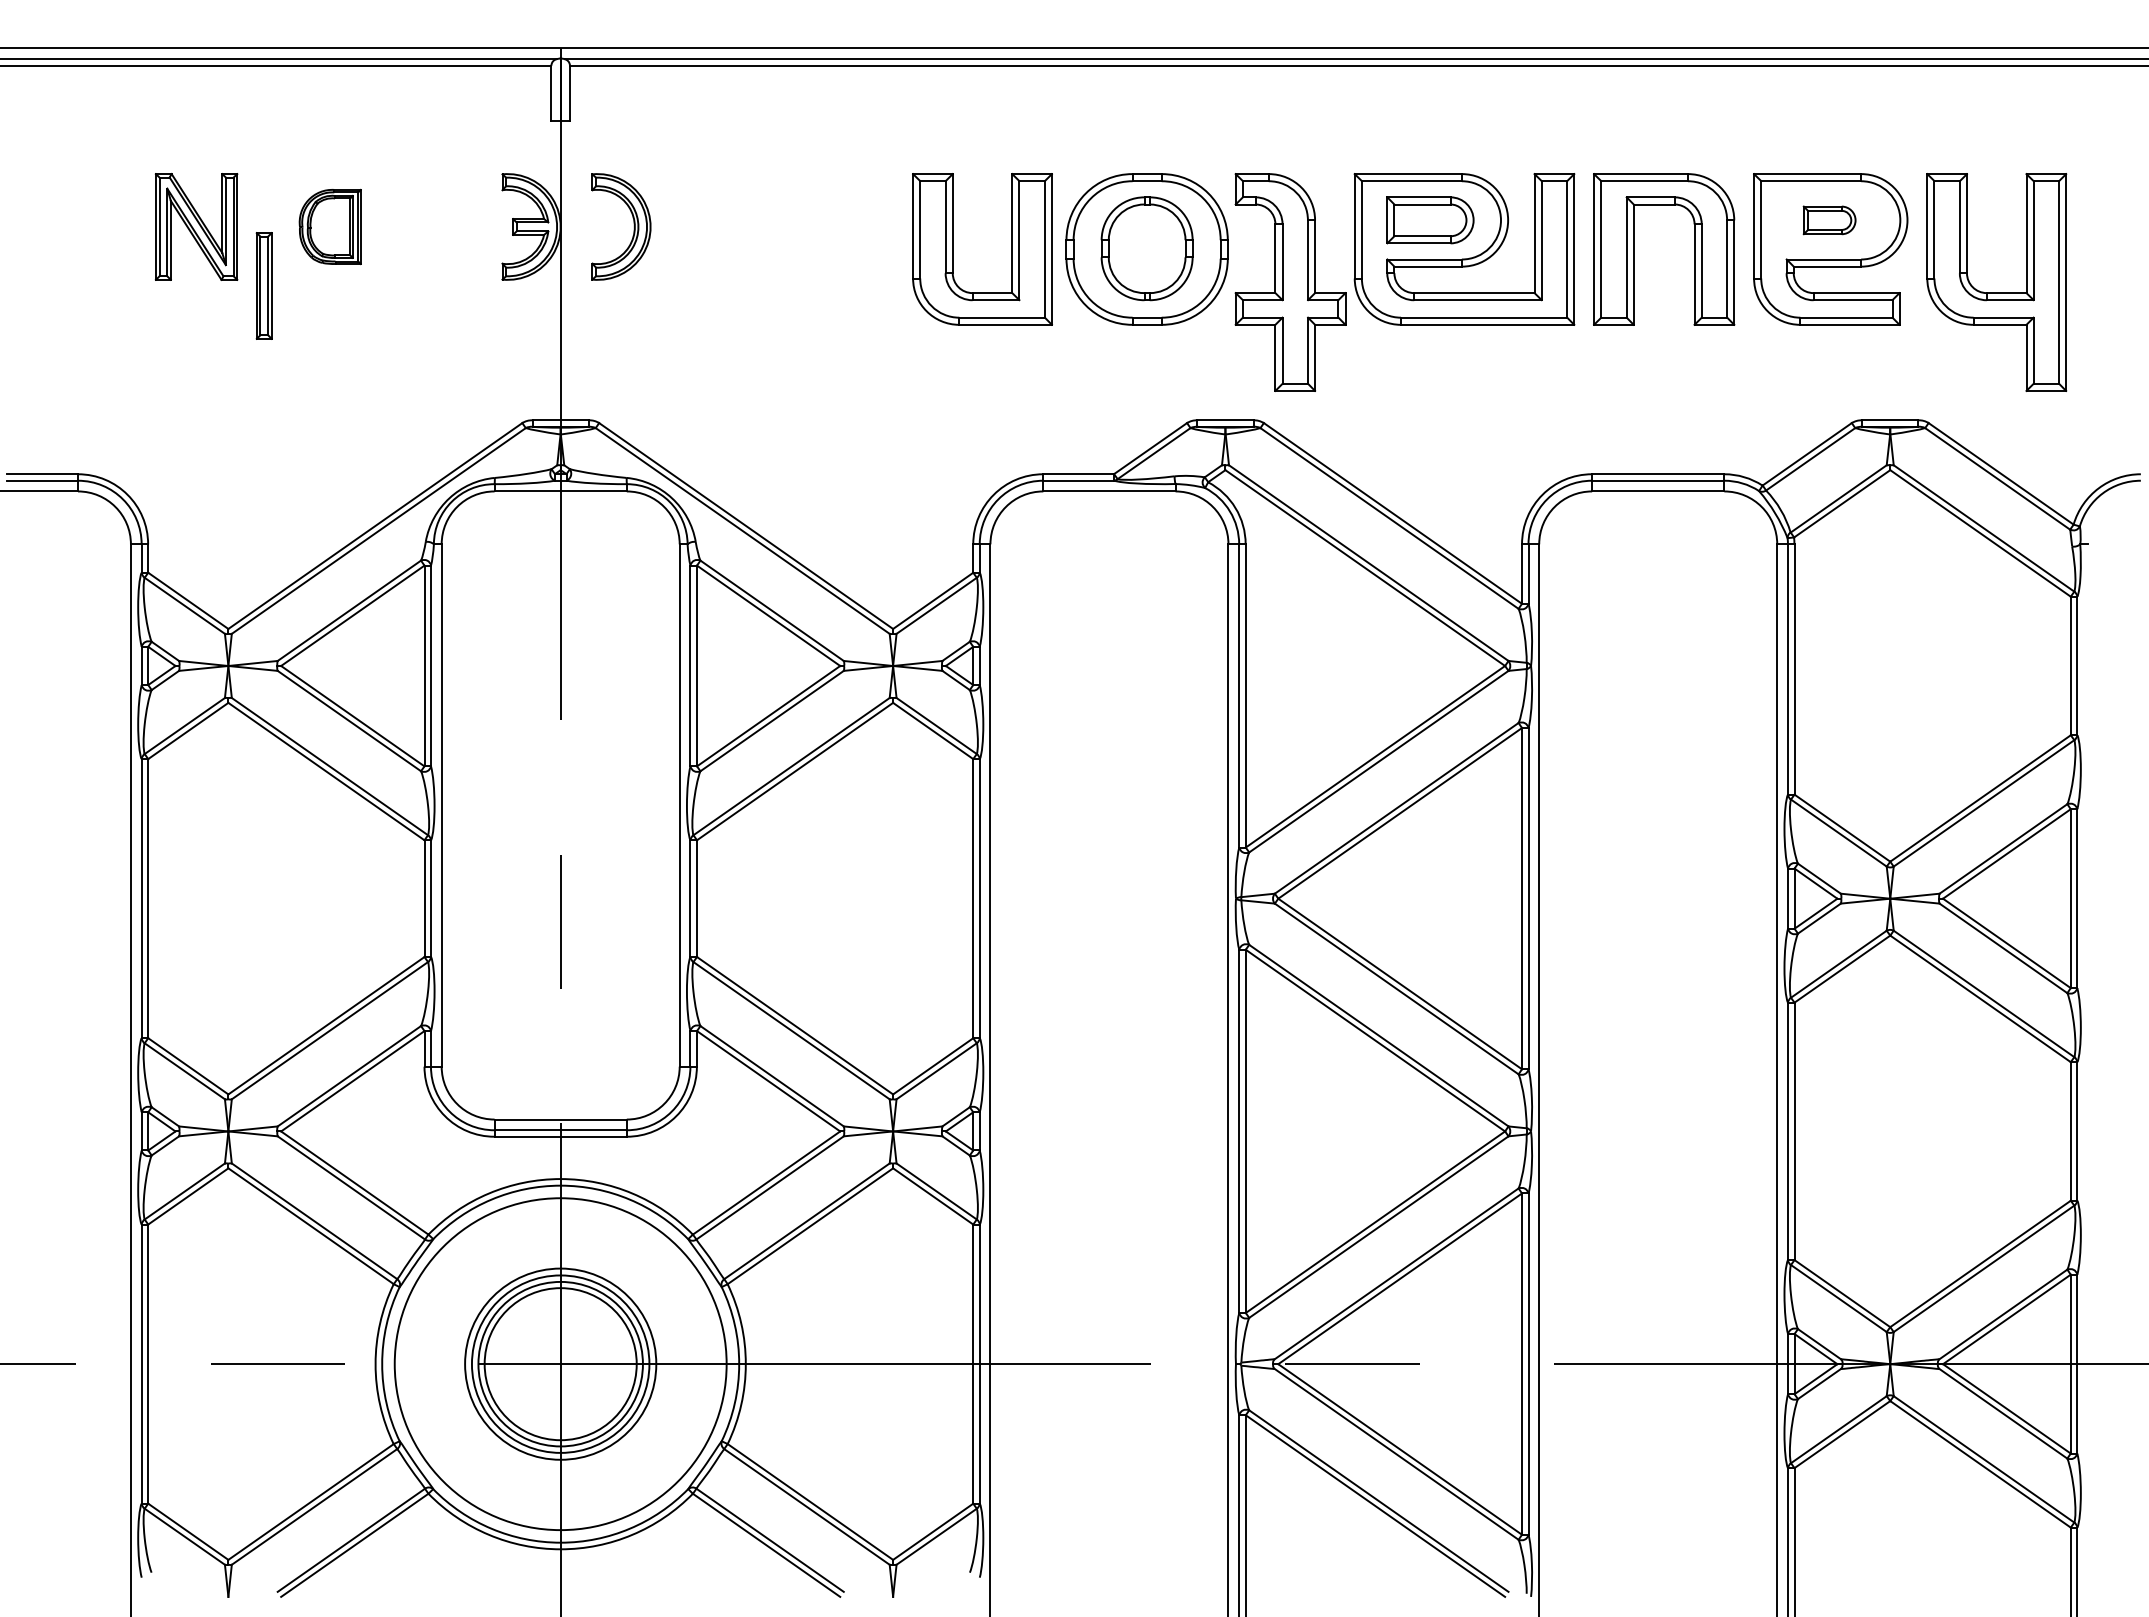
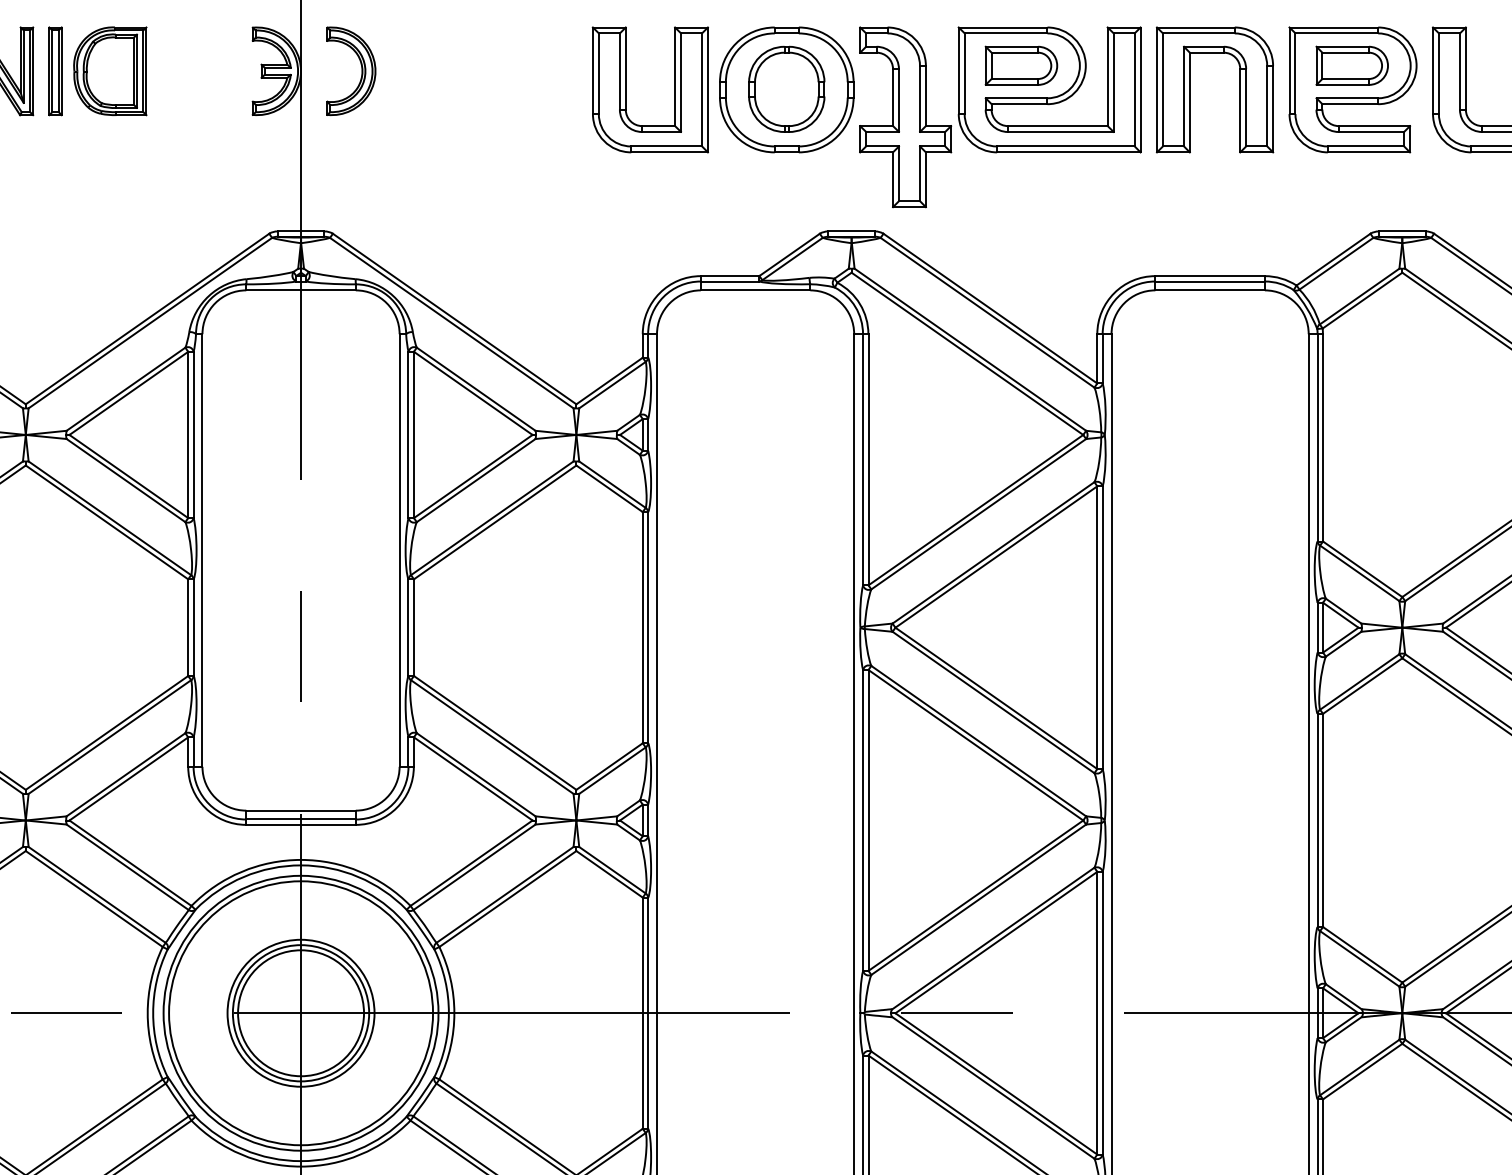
part: (1829, 220) -> (1351, 65), size x1.67
part: (329, 226) -> (109, 70), size x1.43
part: (263, 285) -> (54, 70), moved
circle: (560, 1363) -> (300, 1012), size x1.67

